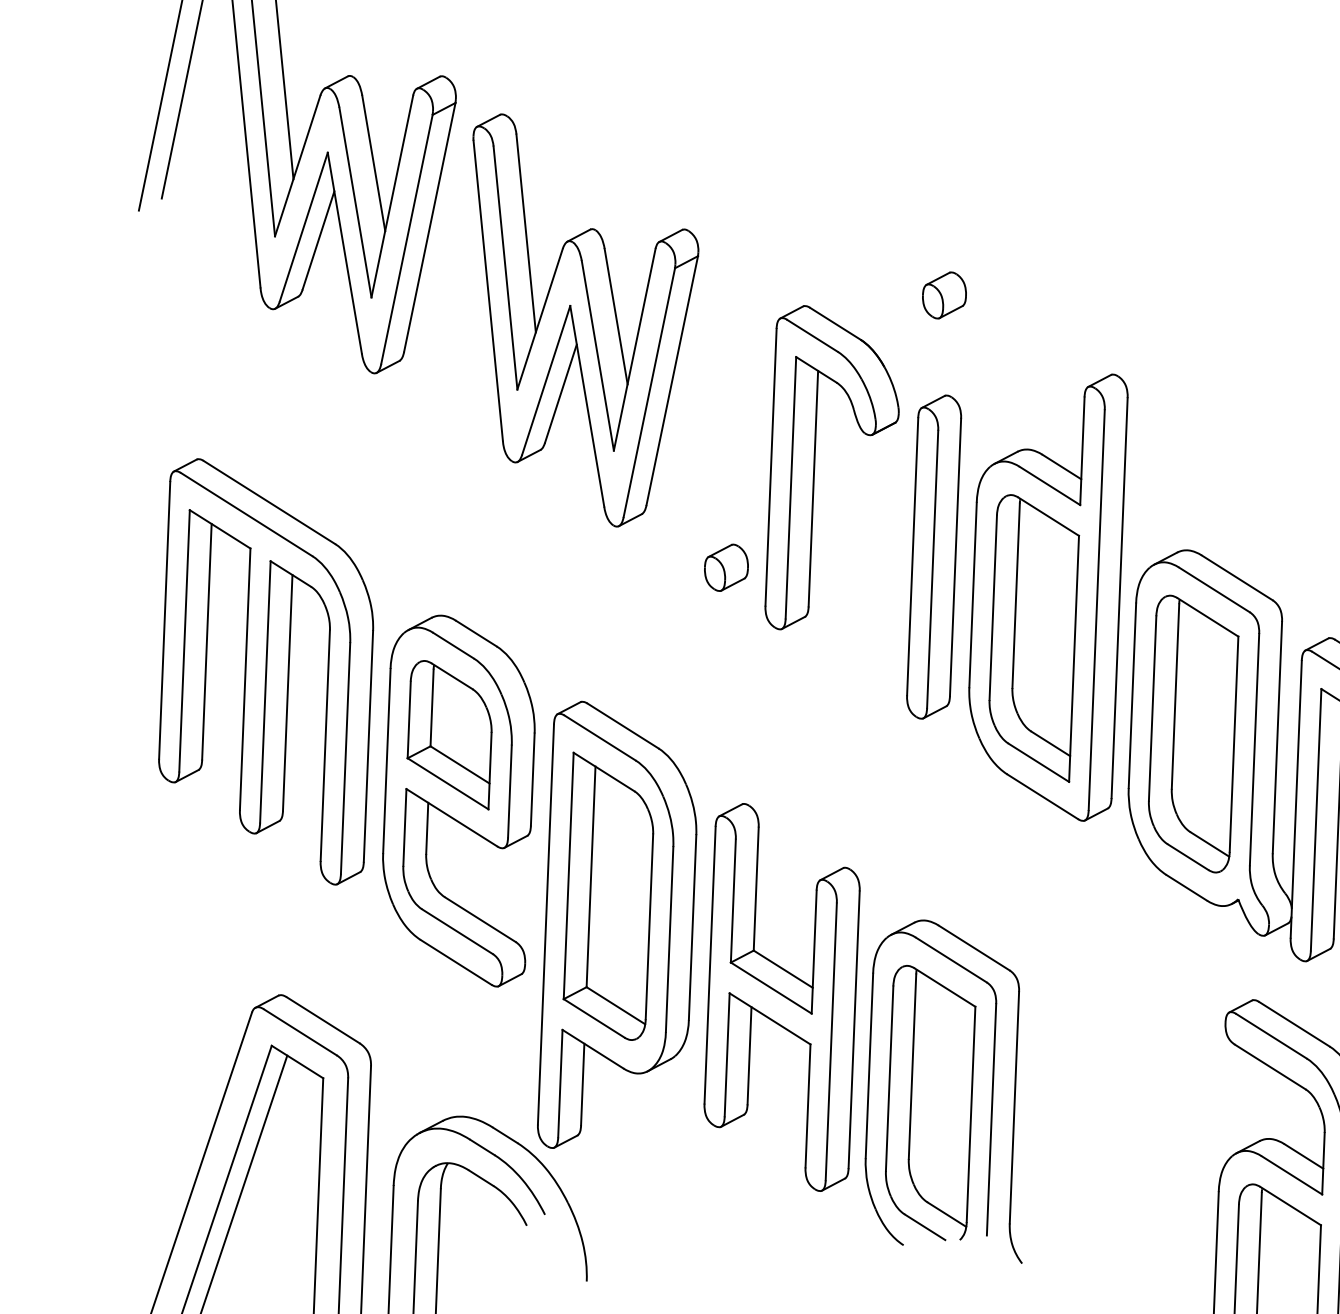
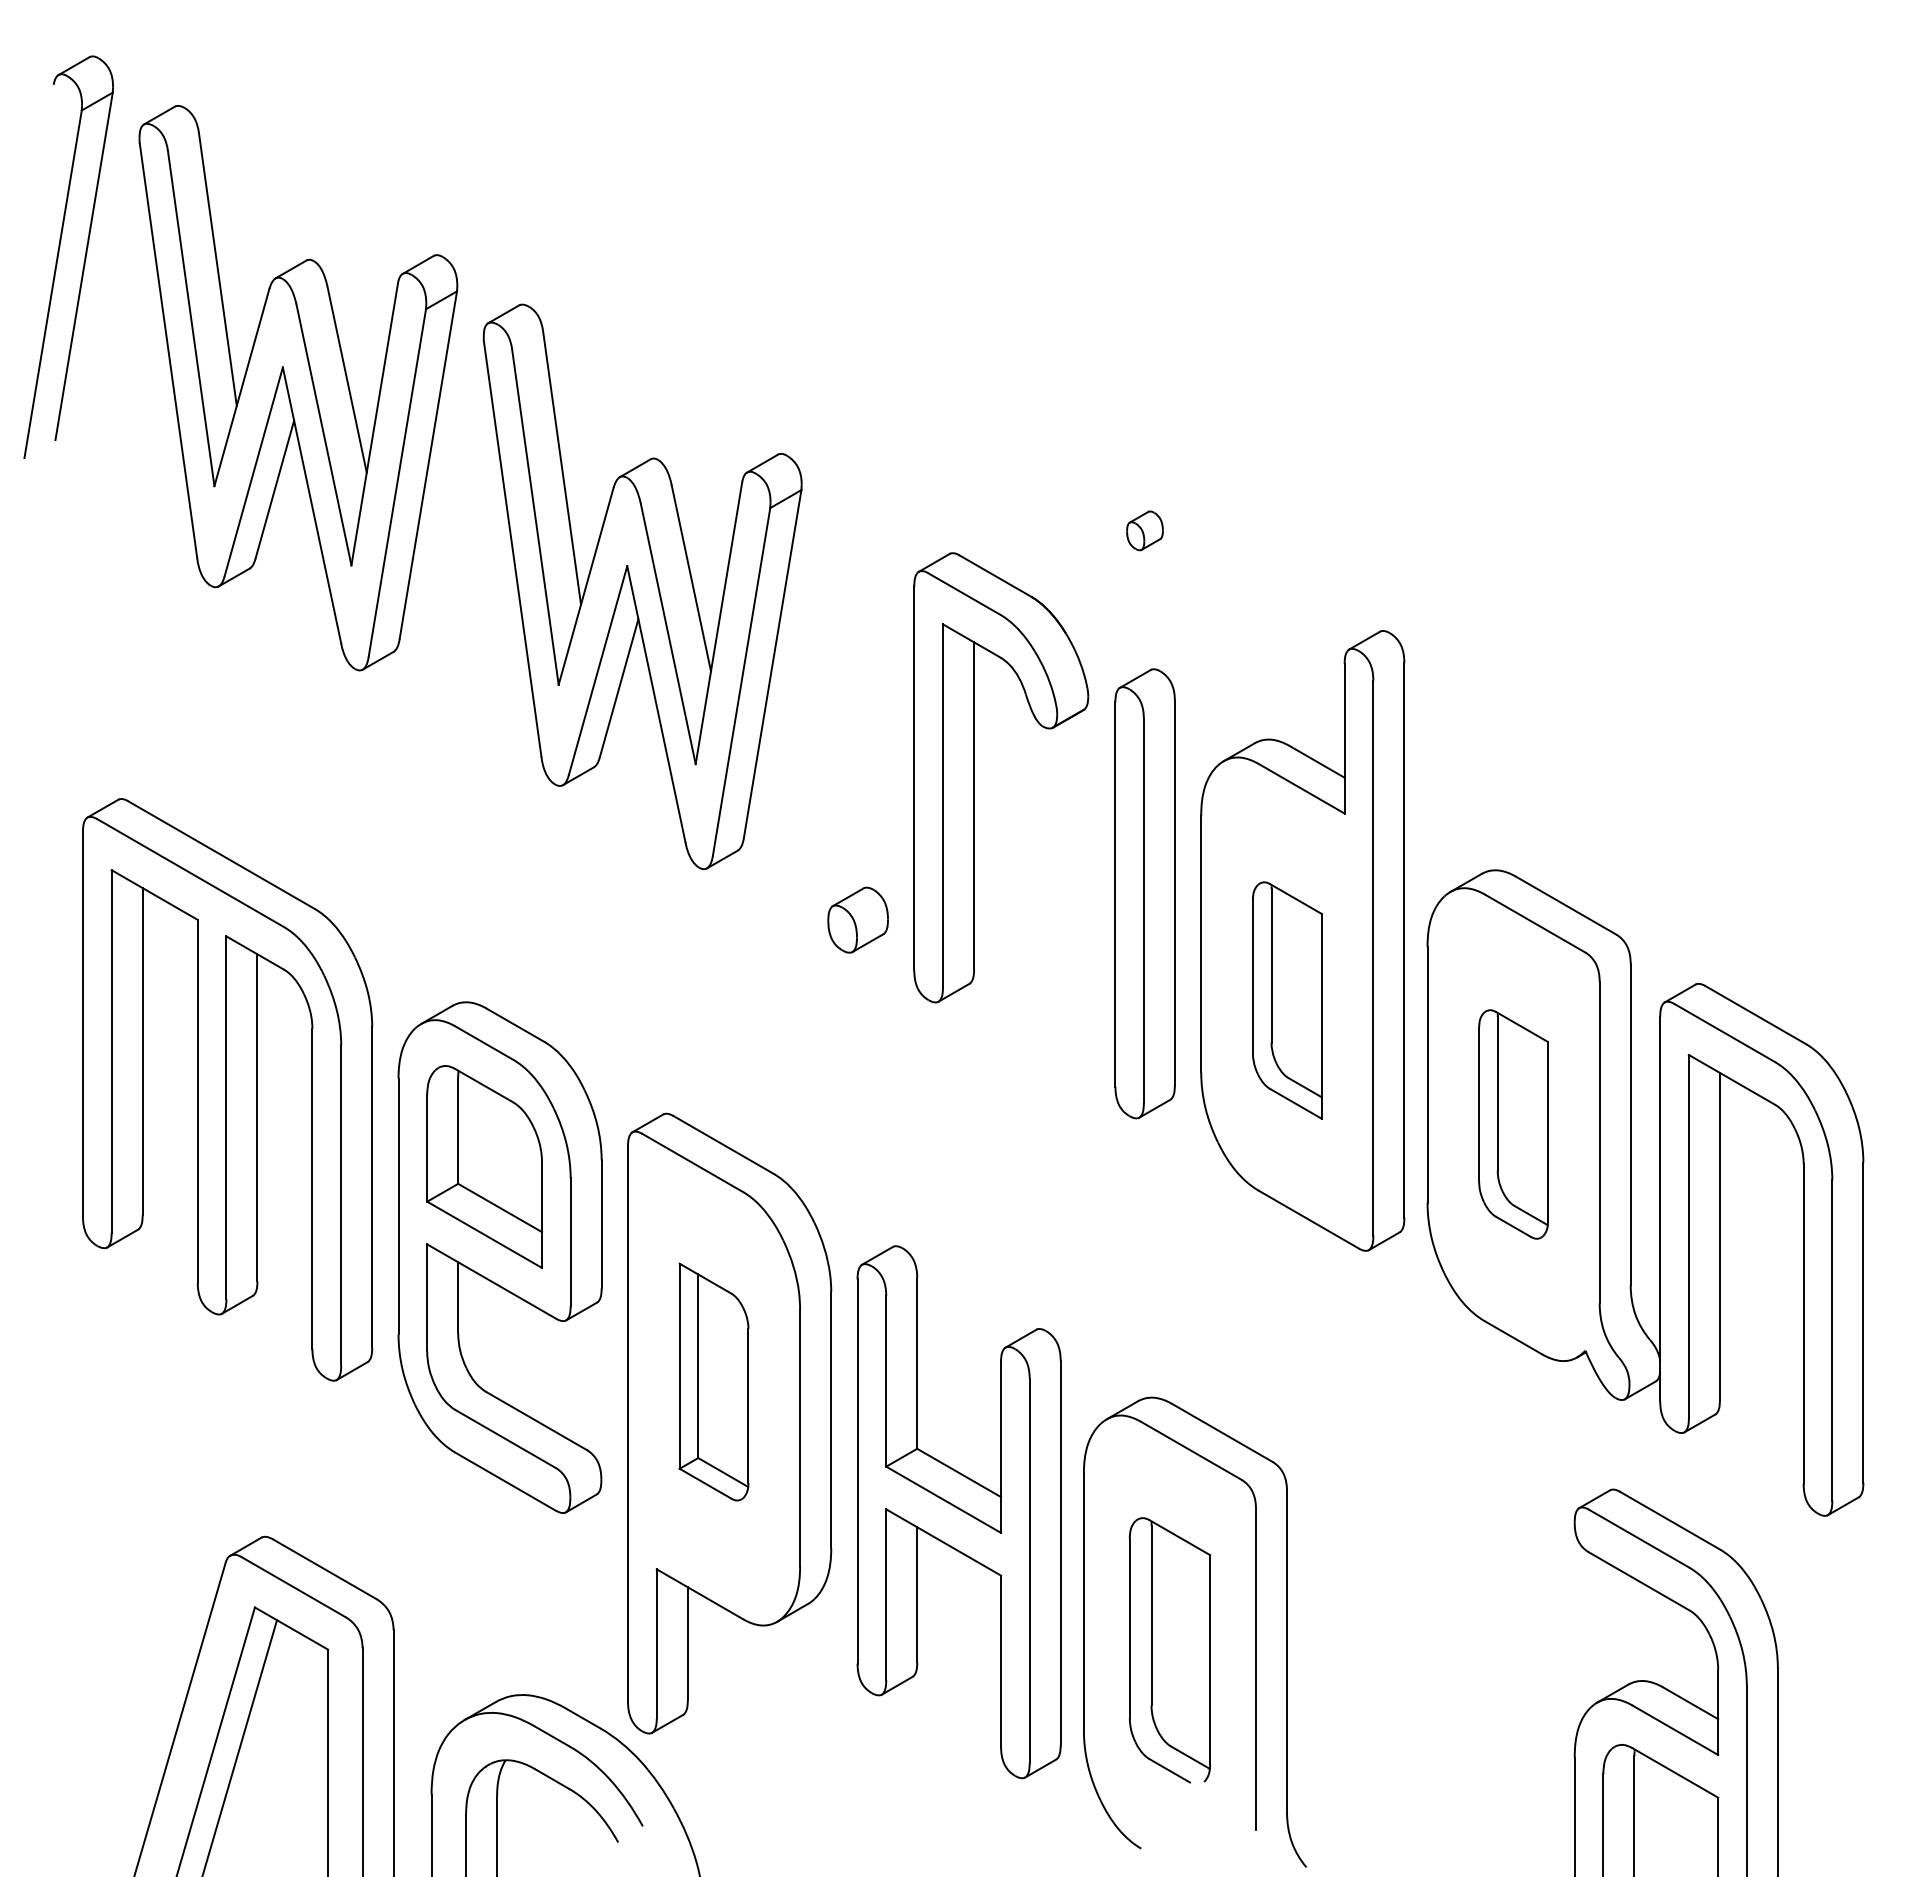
part: (944, 295) -> (1144, 530), size x0.6
part: (1033, 638) -> (1287, 1000), size x0.6
part: (1192, 734) -> (1513, 1124), size x0.6
part: (608, 896) -> (713, 1381), size x0.6
part: (929, 1103) -> (1169, 1650), size x0.7

